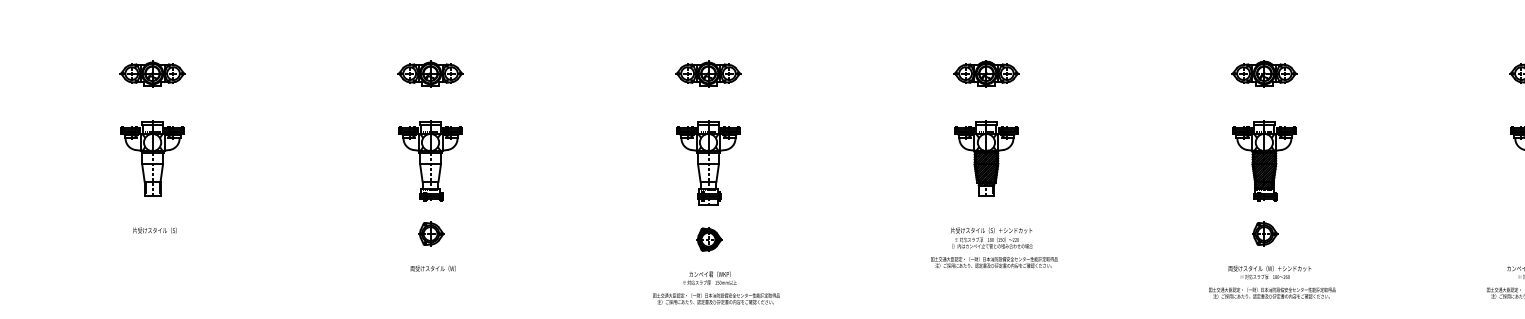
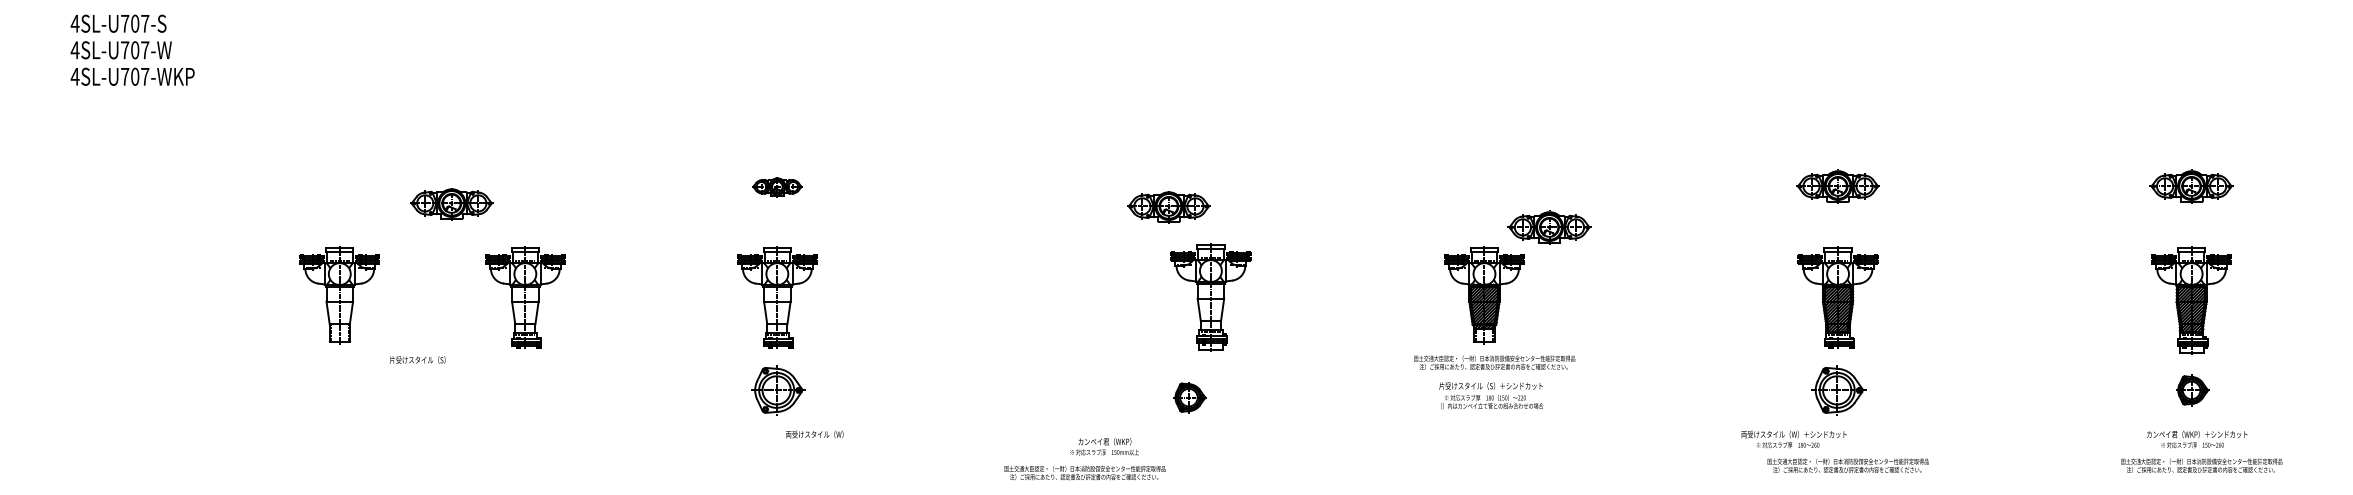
part: (986, 73) -> (1549, 227), moved
part: (152, 74) -> (451, 204), moved
part: (430, 74) -> (777, 187), size x0.6
part: (708, 74) -> (1168, 207), moved
part: (152, 159) -> (339, 295), moved
part: (232, 160) -> (525, 297), added
part: (708, 163) -> (1210, 297), moved
text: (154, 230) -> (417, 359), moved
part: (431, 234) -> (778, 390), size x1.6
part: (1265, 234) -> (1839, 390), size x1.6
part: (708, 239) -> (1189, 397), moved
text: (994, 262) -> (1494, 362), moved
text: (433, 268) -> (814, 434), moved
text: (1269, 272) -> (1793, 439), moved
text: (709, 278) -> (1104, 446), moved
text: (716, 299) -> (1084, 473), moved

